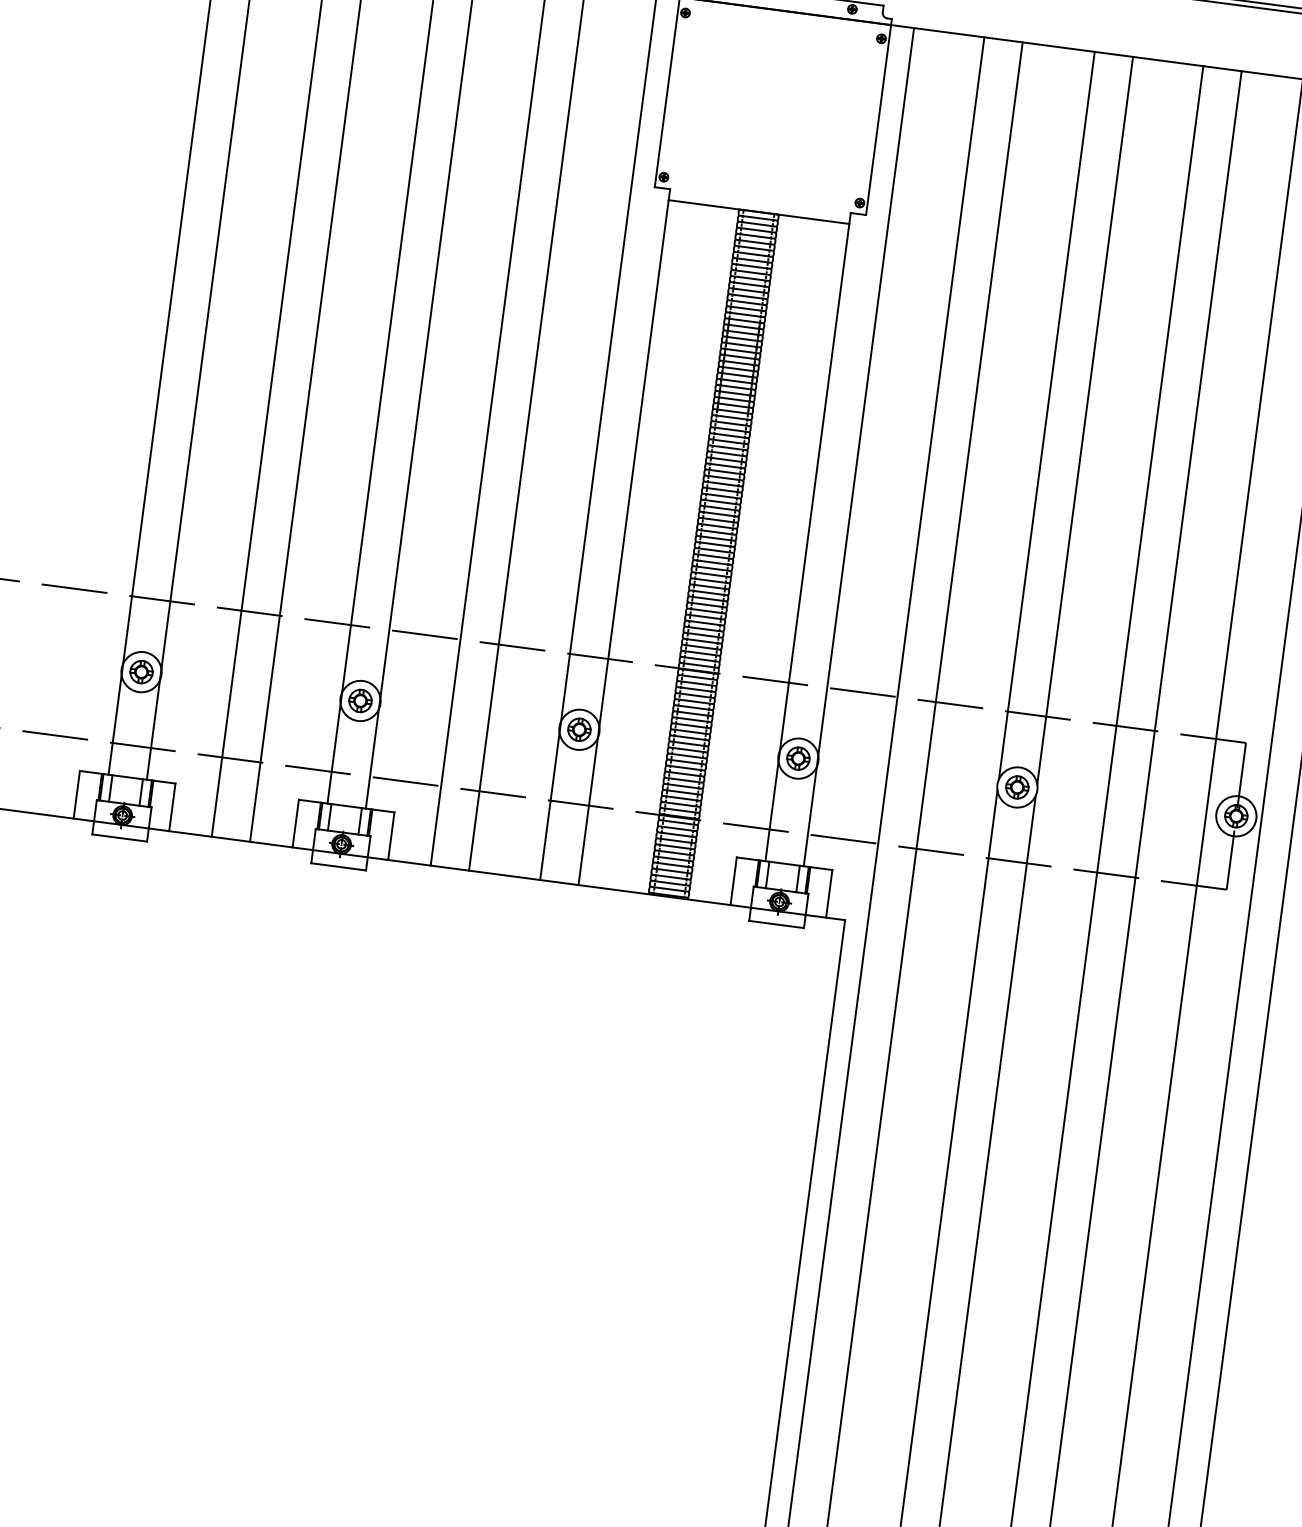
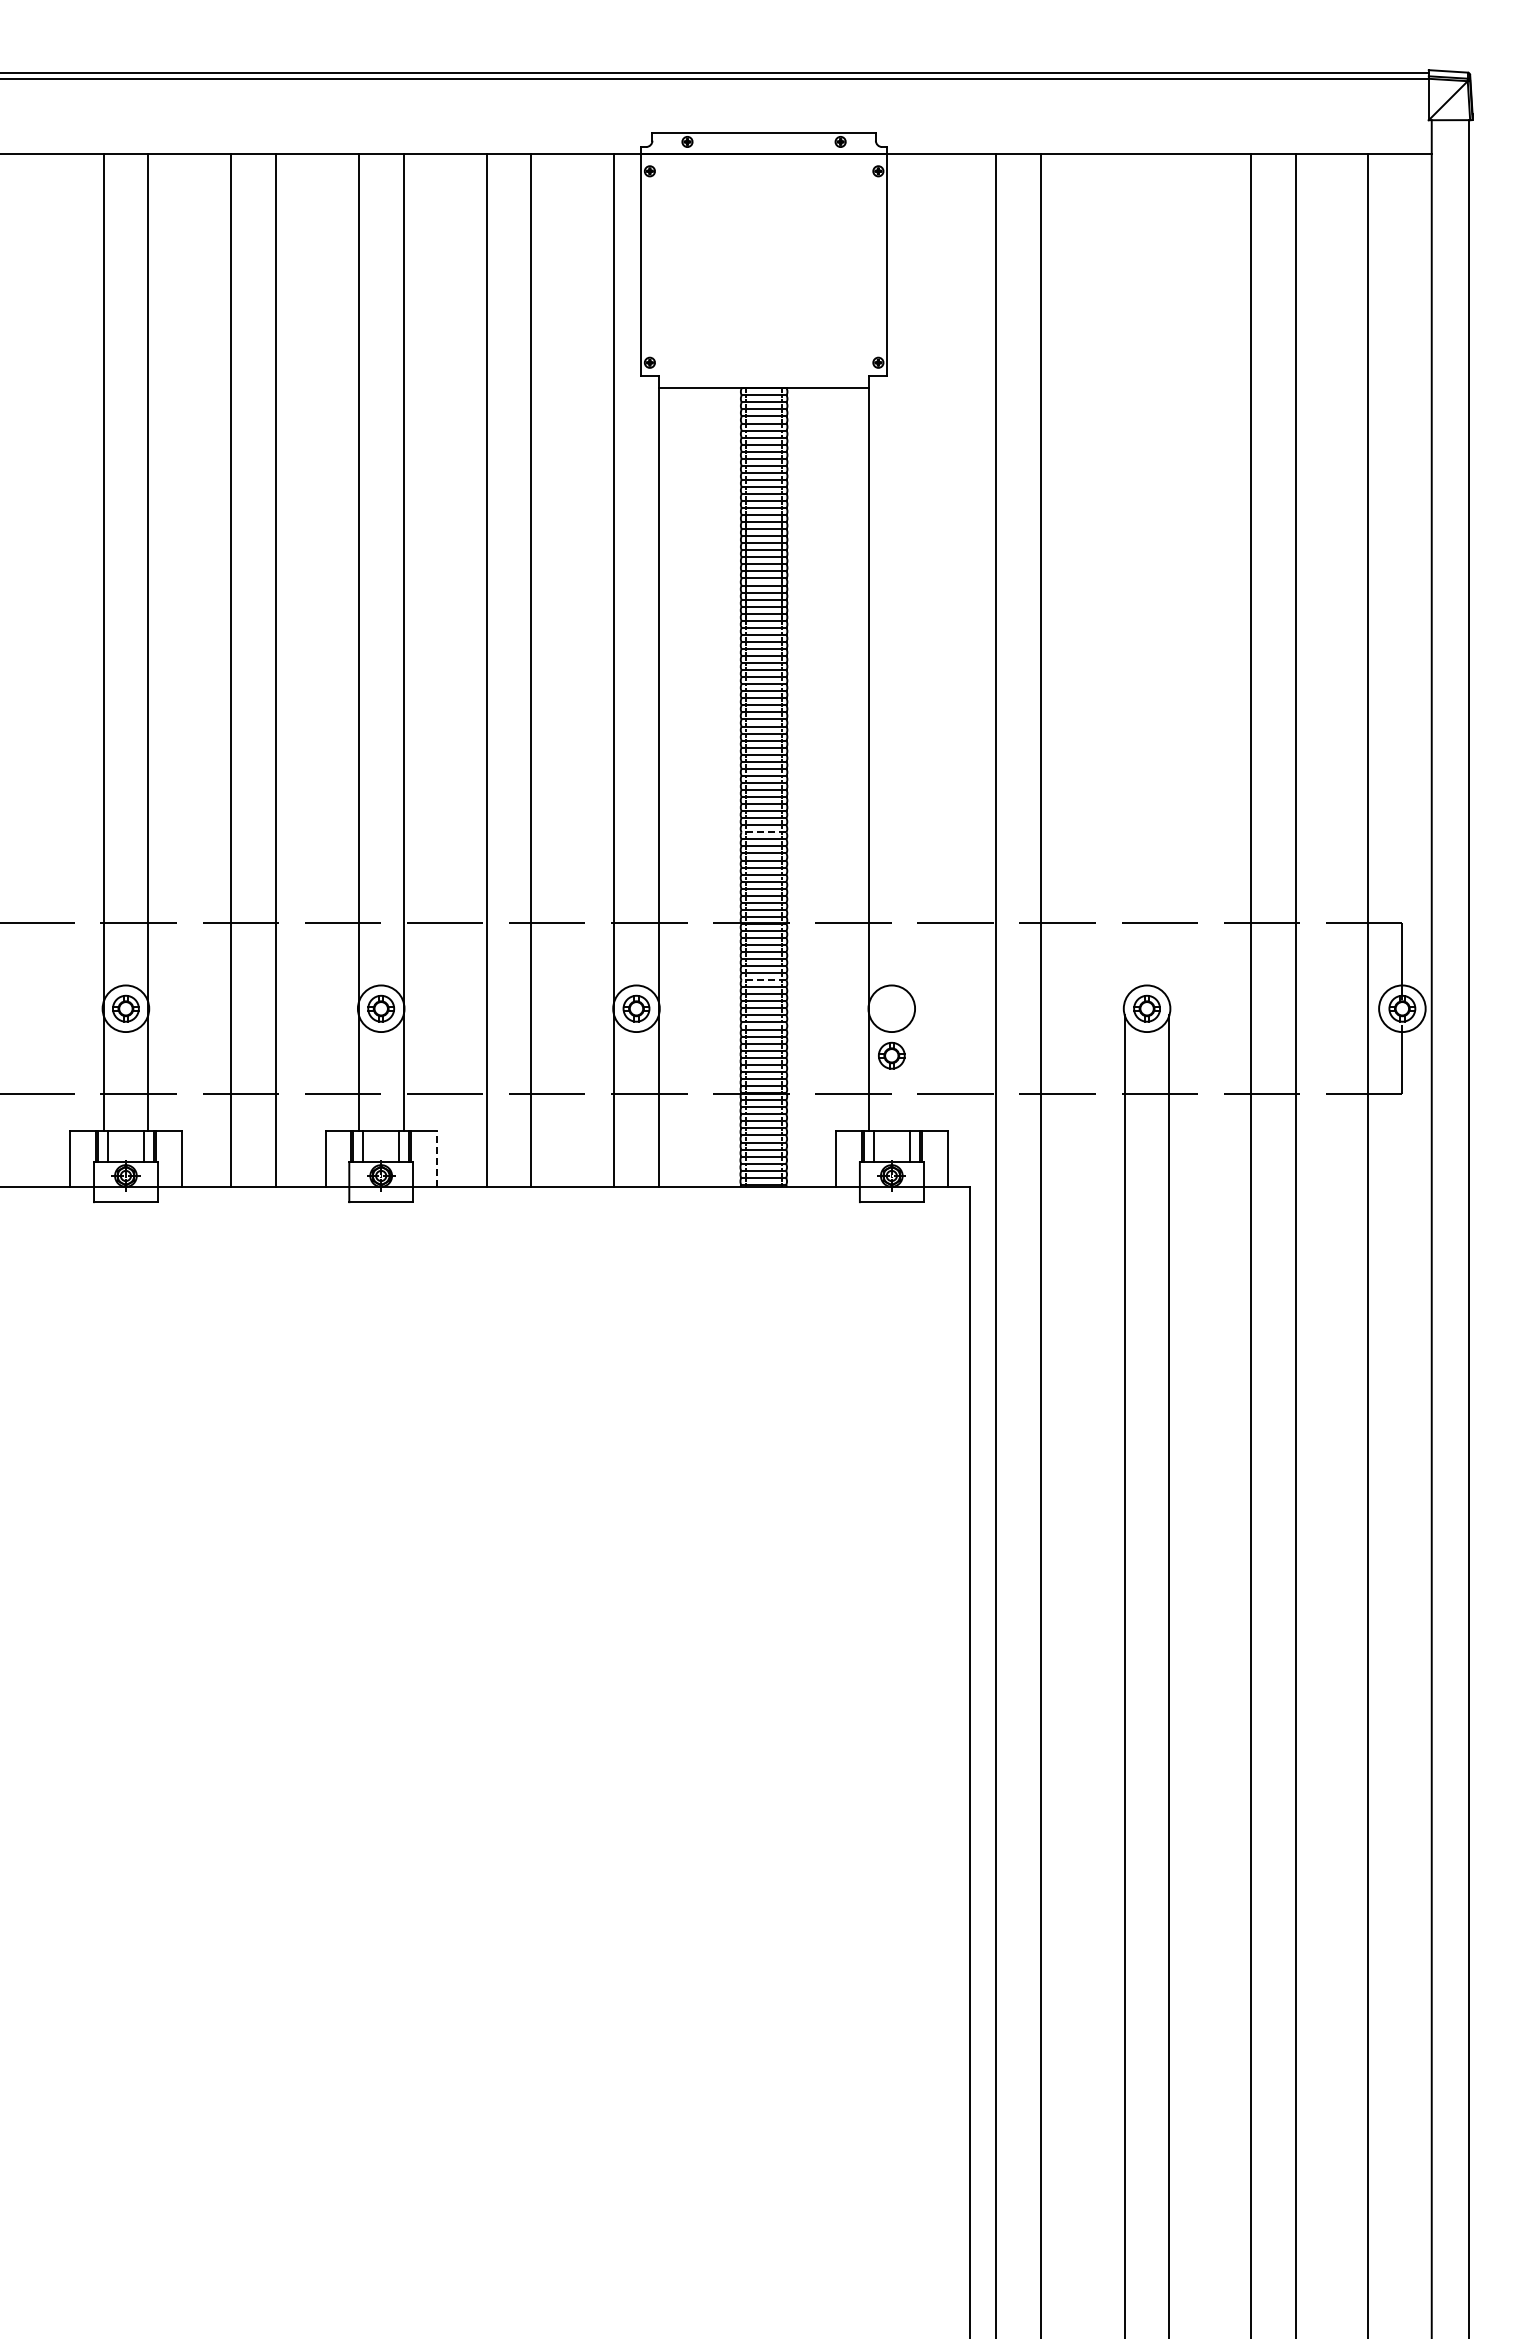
line: (1046, 415) -> (1124, 578), removed
line: (1085, 420) -> (1169, 578), removed
line: (859, 447) -> (914, 642), removed
line: (708, 592) -> (763, 832), solid -> dashed
line: (691, 719) -> (763, 980), solid -> dashed
part: (798, 758) -> (891, 1055), moved
line: (390, 836) -> (436, 1159), solid -> dashed

